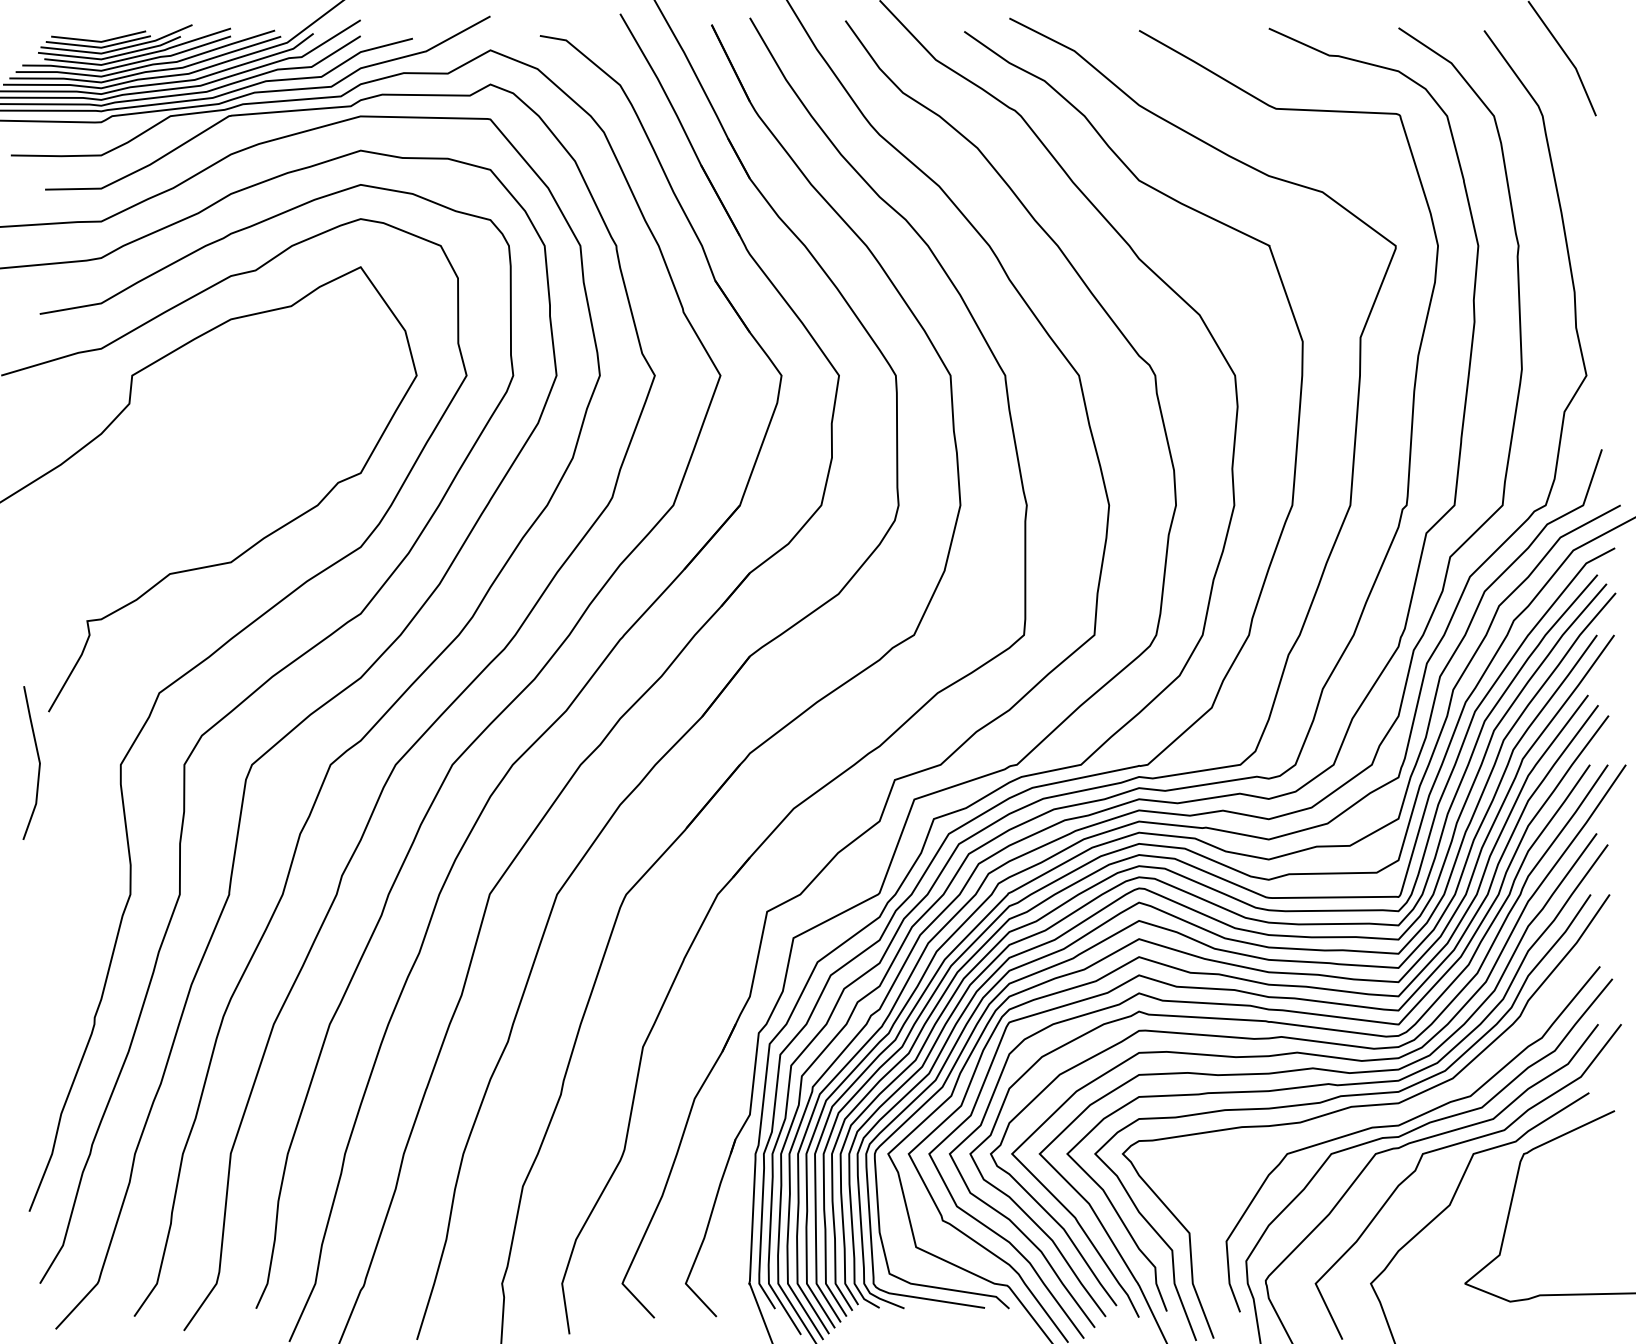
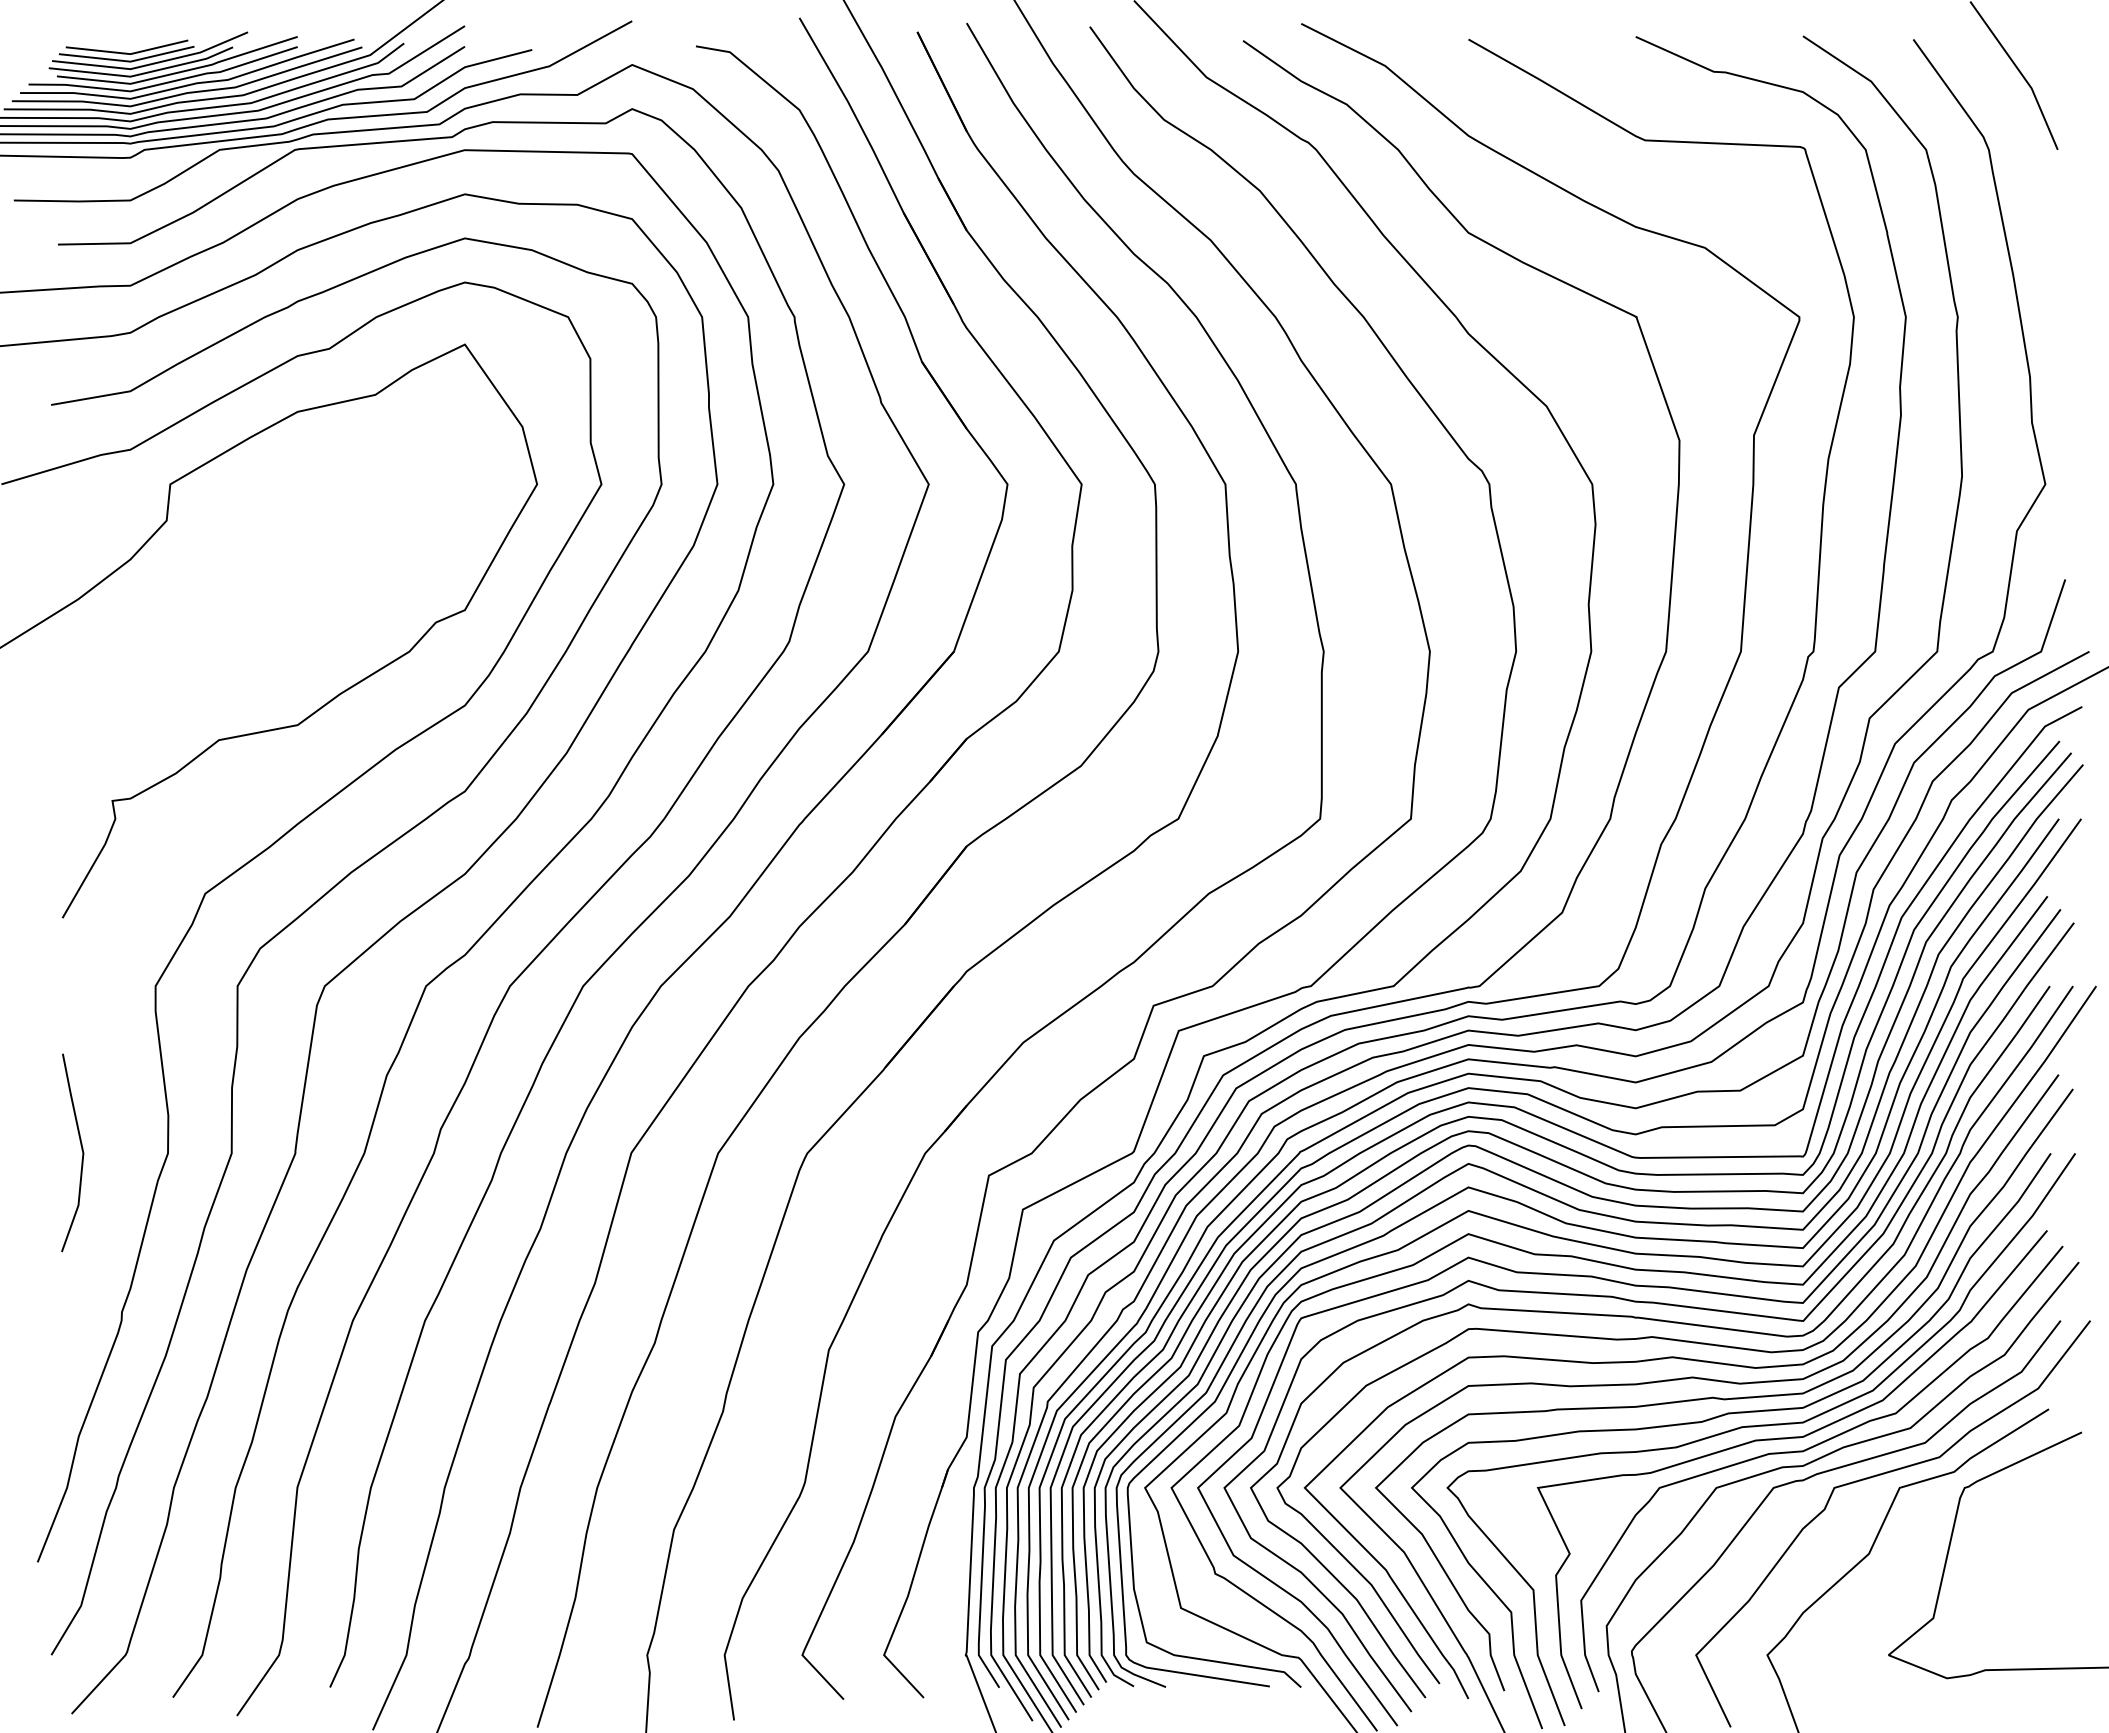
line: (38, 761) -> (81, 1150), moved
curve: (1385, 1116) -> (1786, 1439), added

